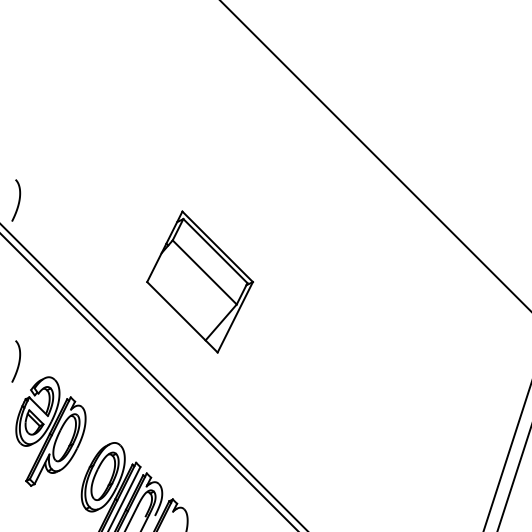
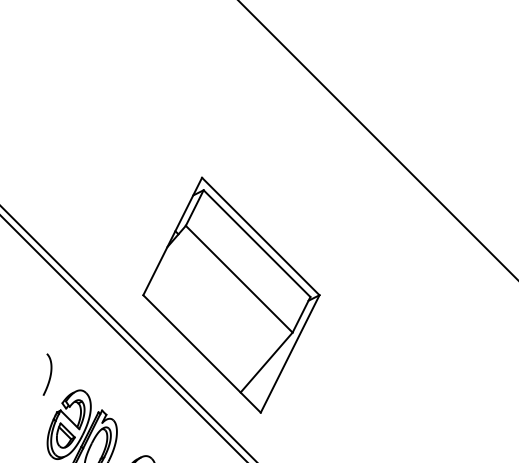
curve: (18, 200) -> (49, 213), removed
part: (199, 281) -> (230, 294), size x1.67

